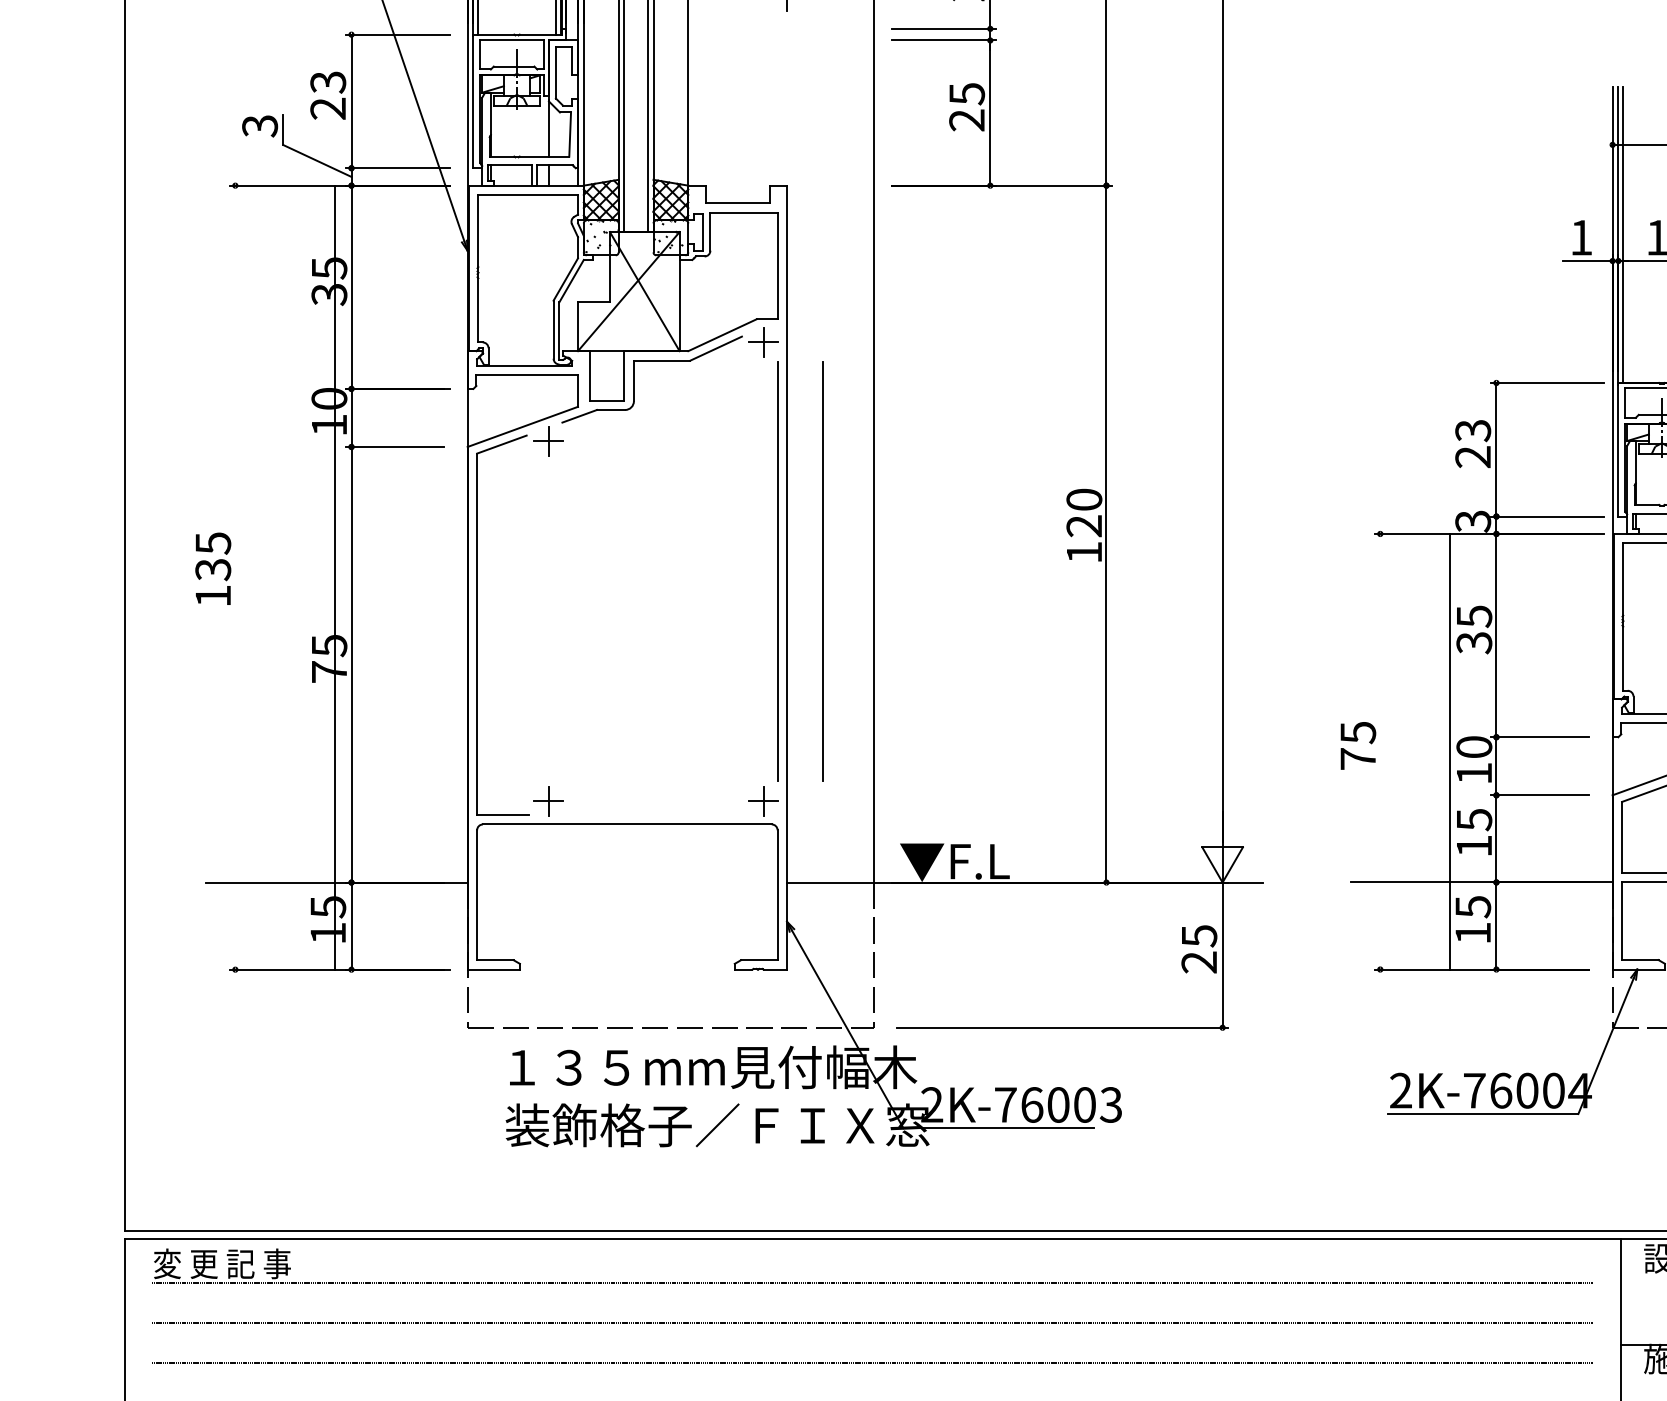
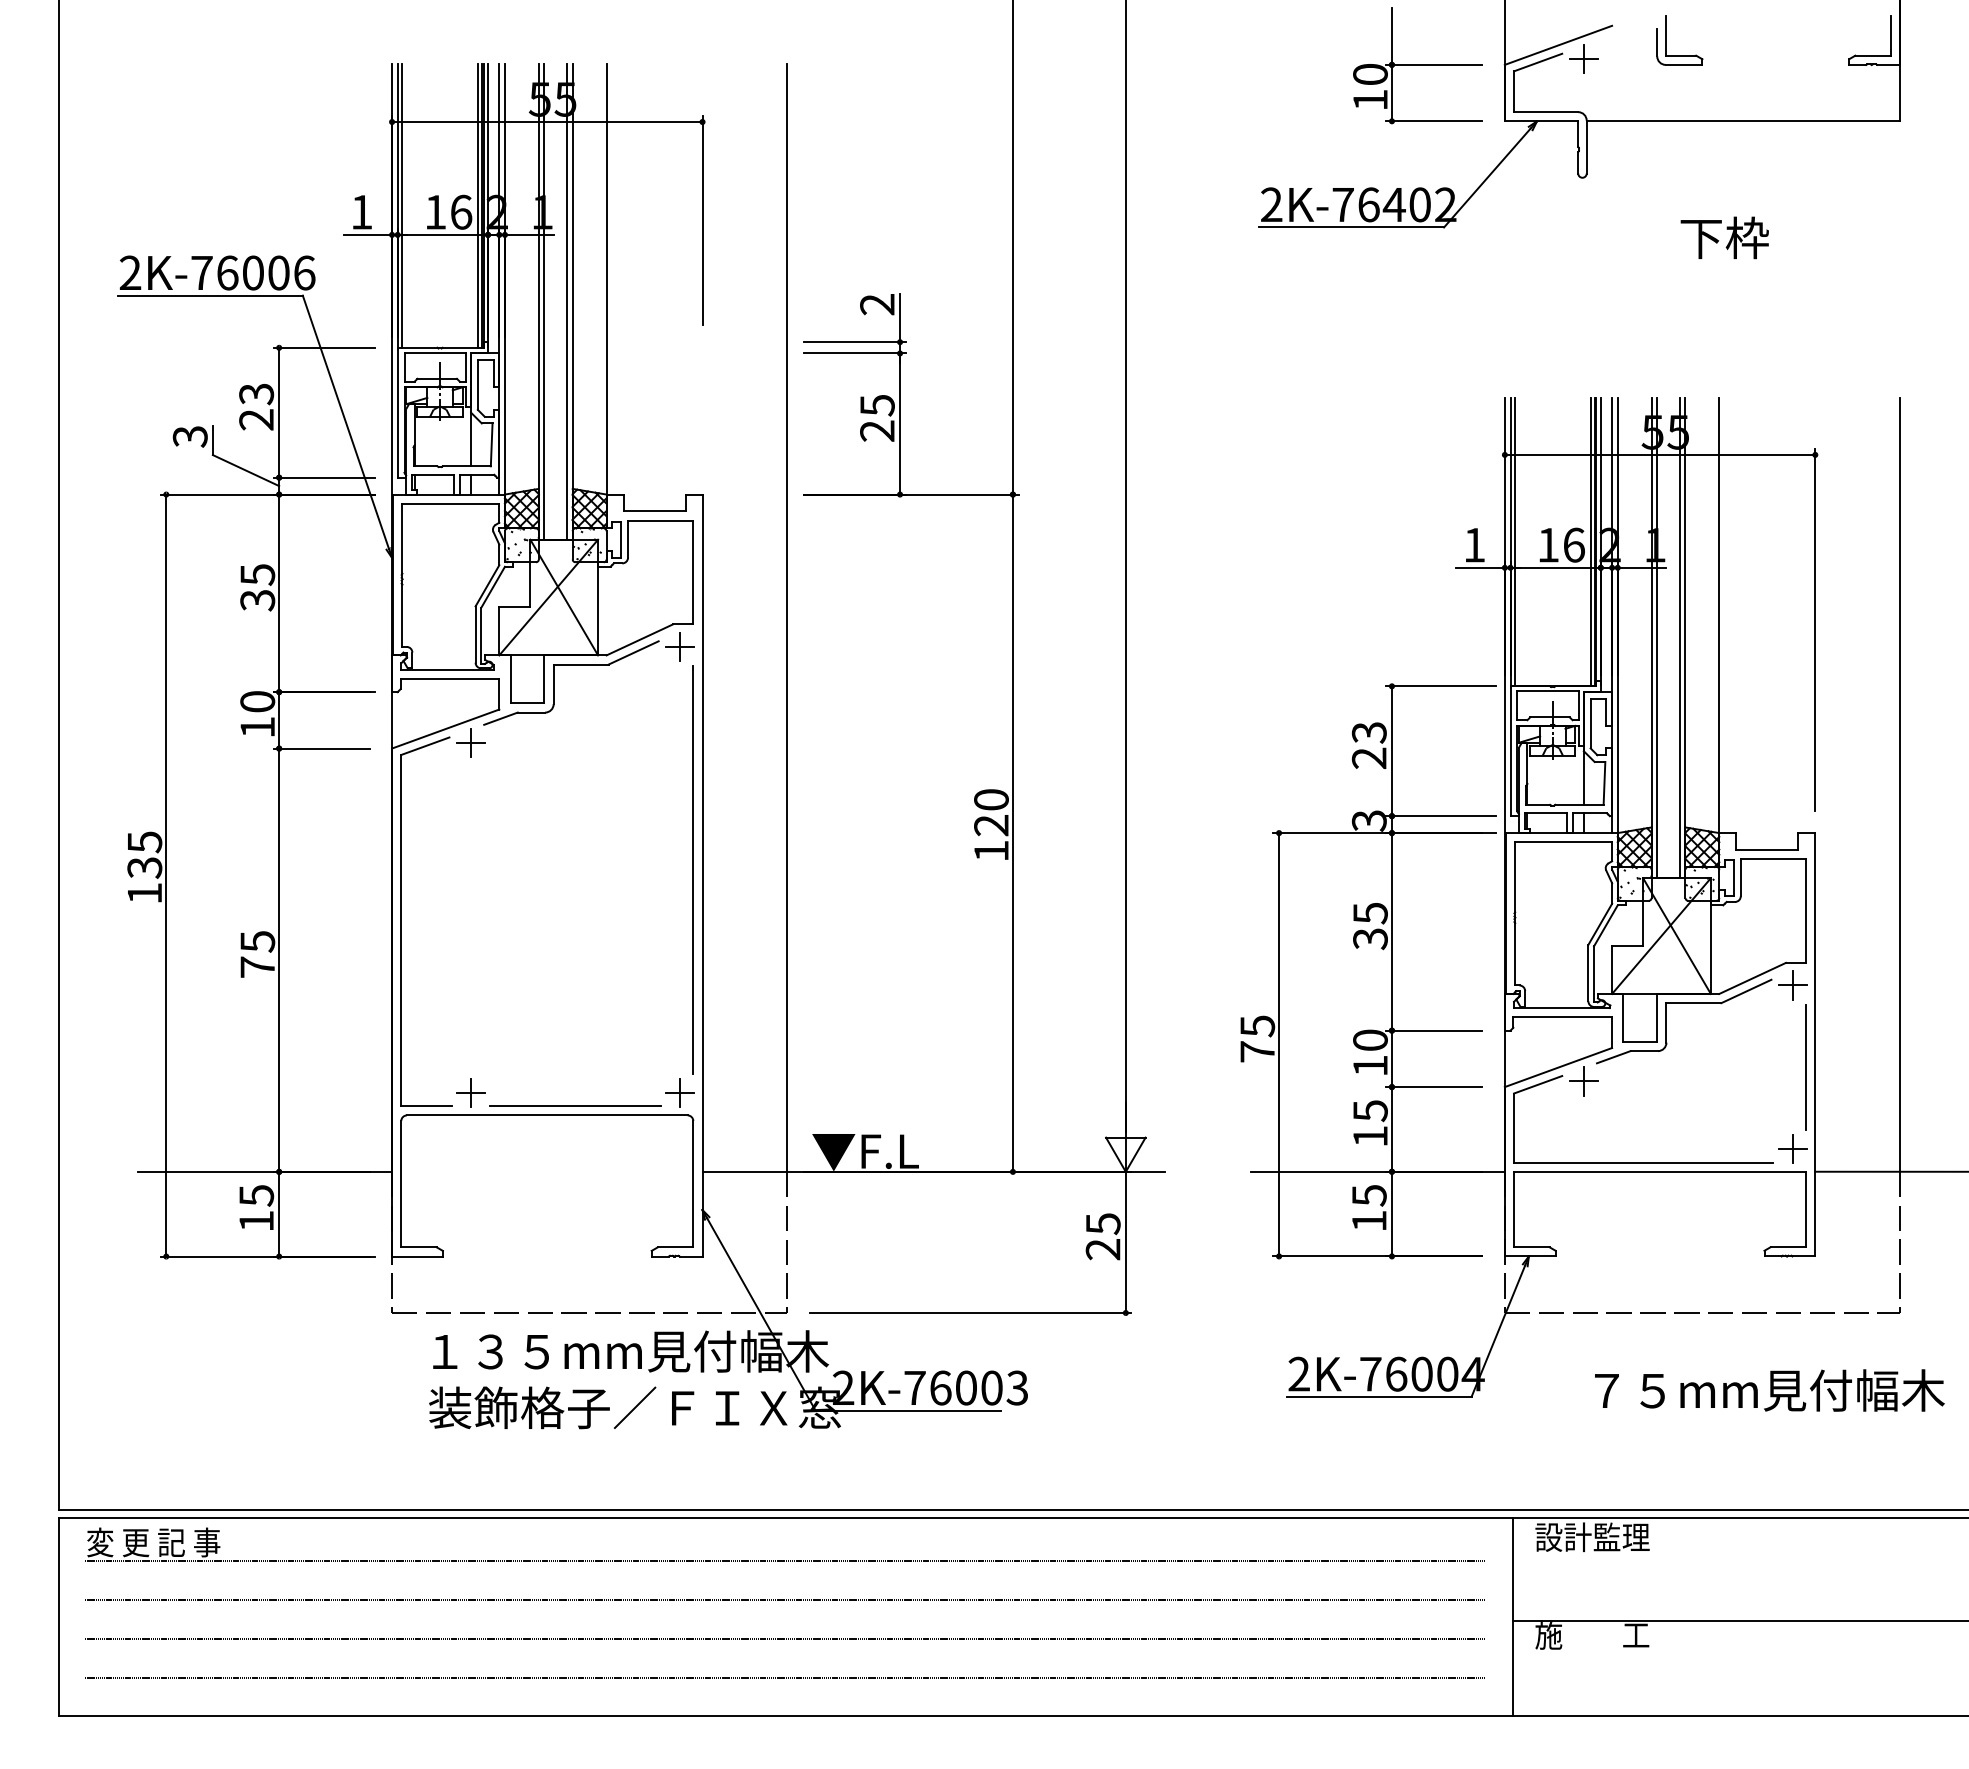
line: (822, 571) -> (736, 869), removed
line: (335, 577) -> (166, 875), moved
line: (1450, 751) -> (1279, 1044), moved
line: (656, 815) -> (575, 1106), added

